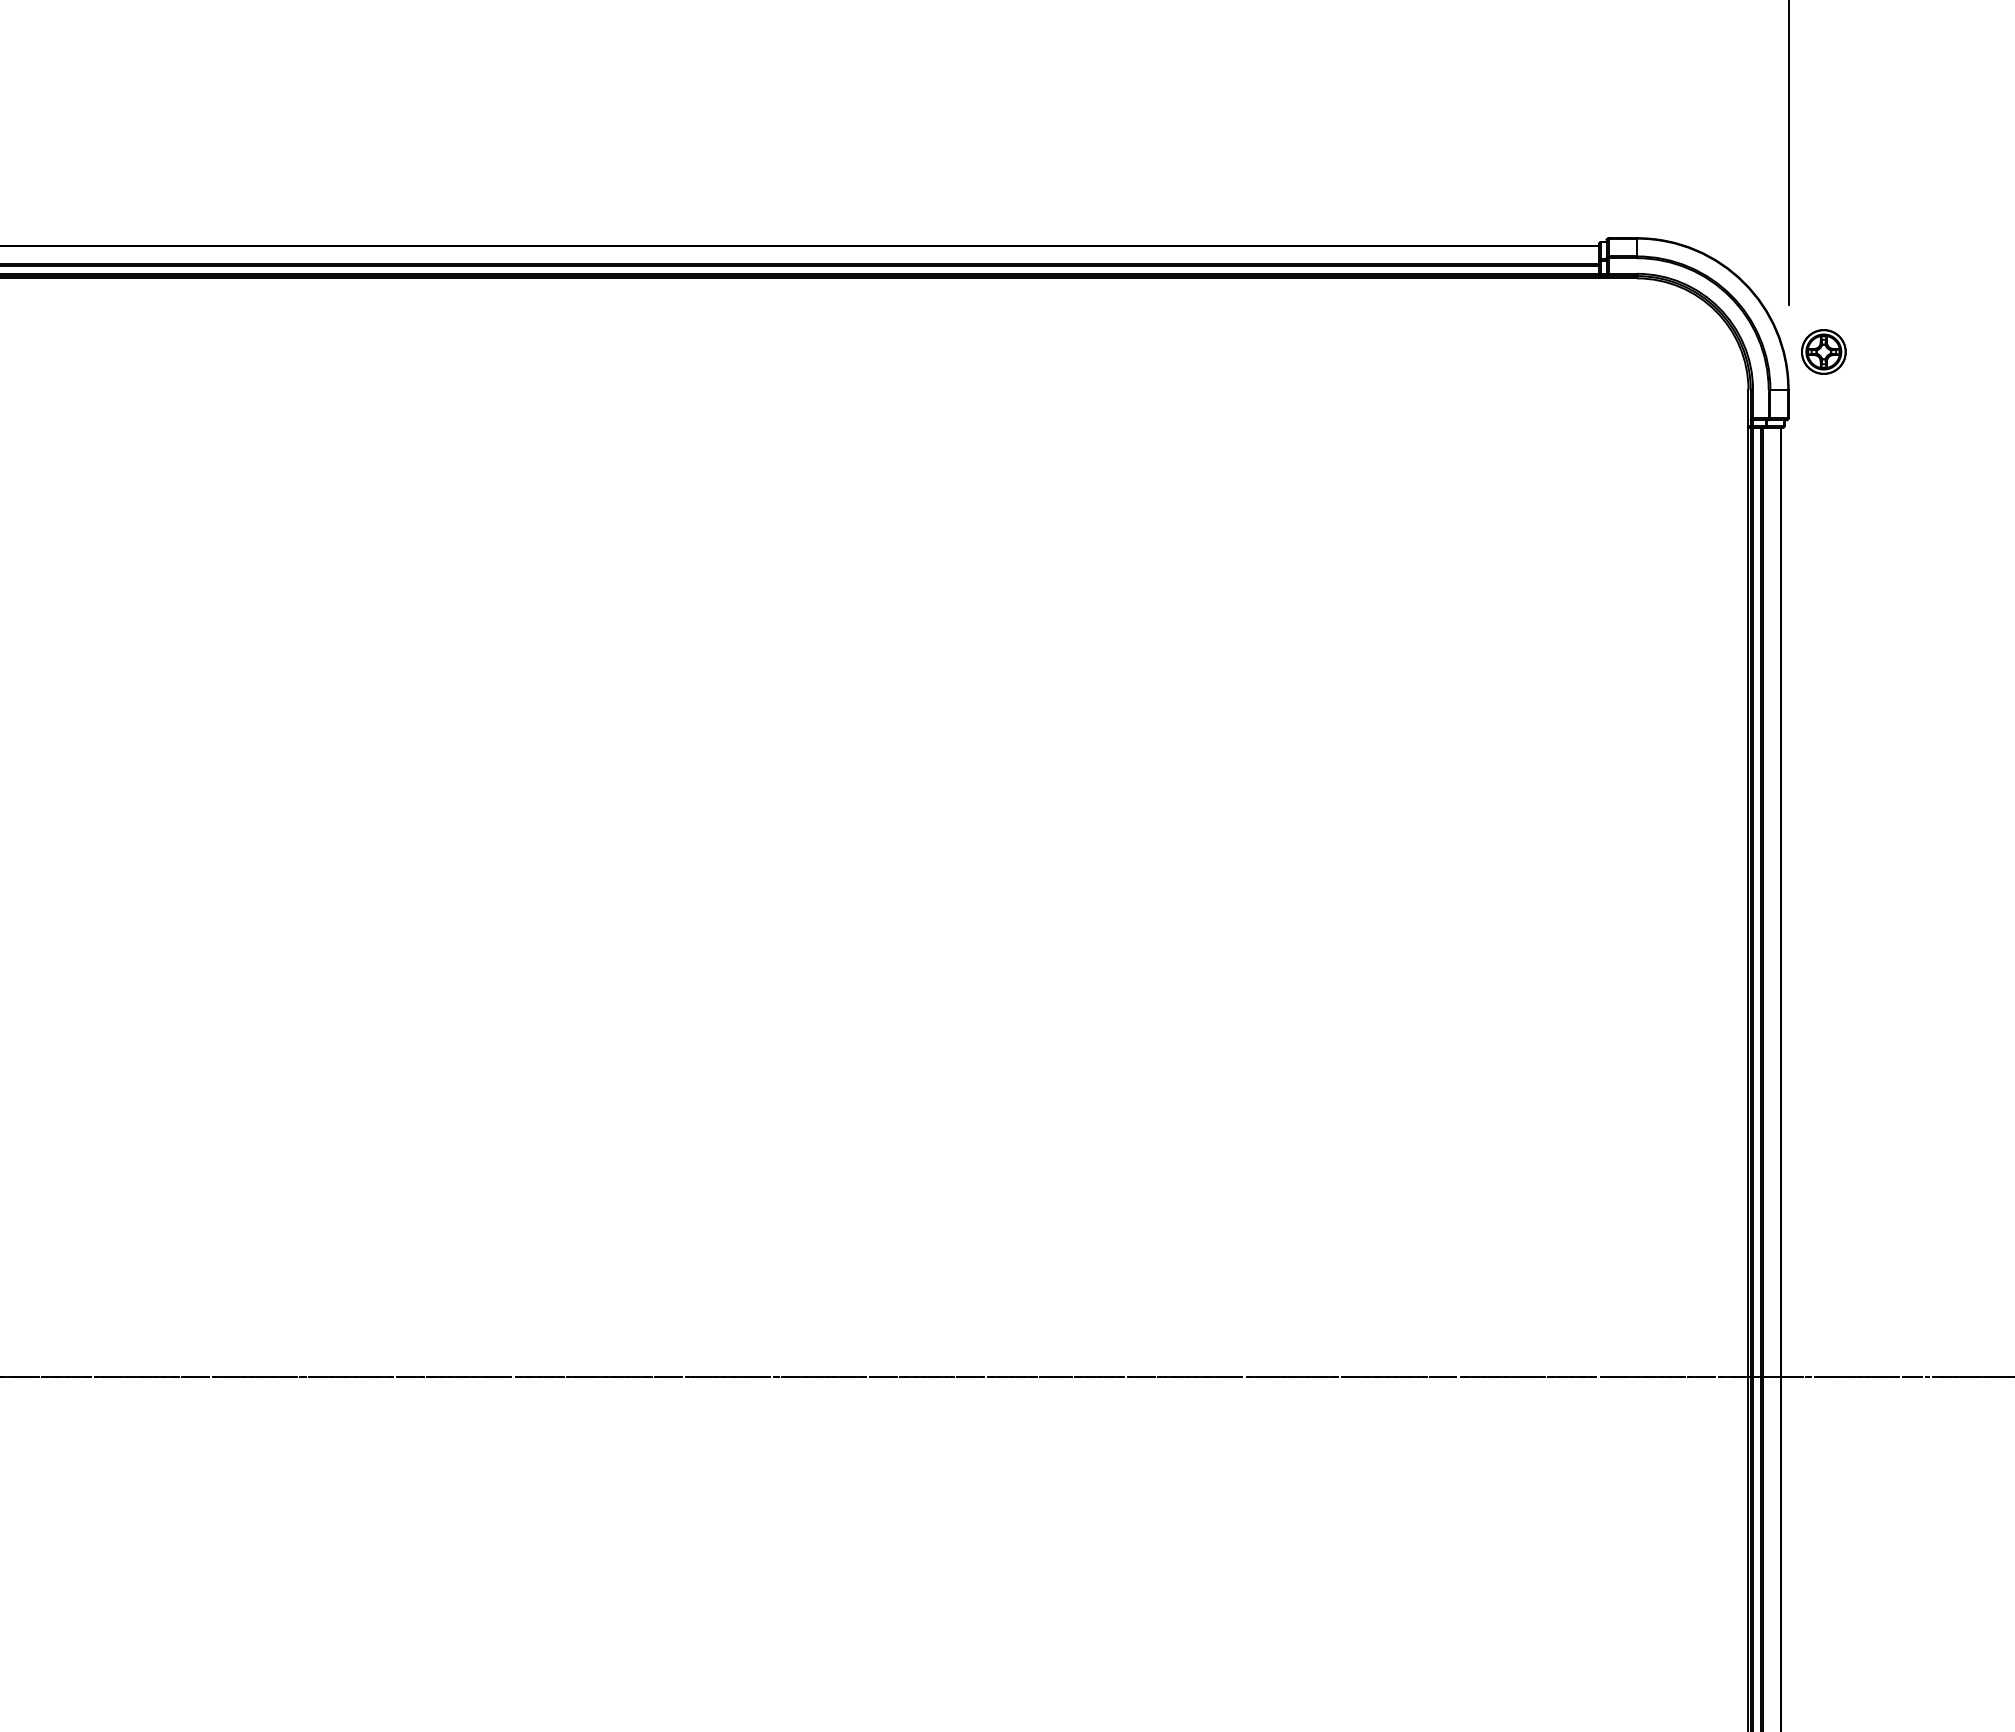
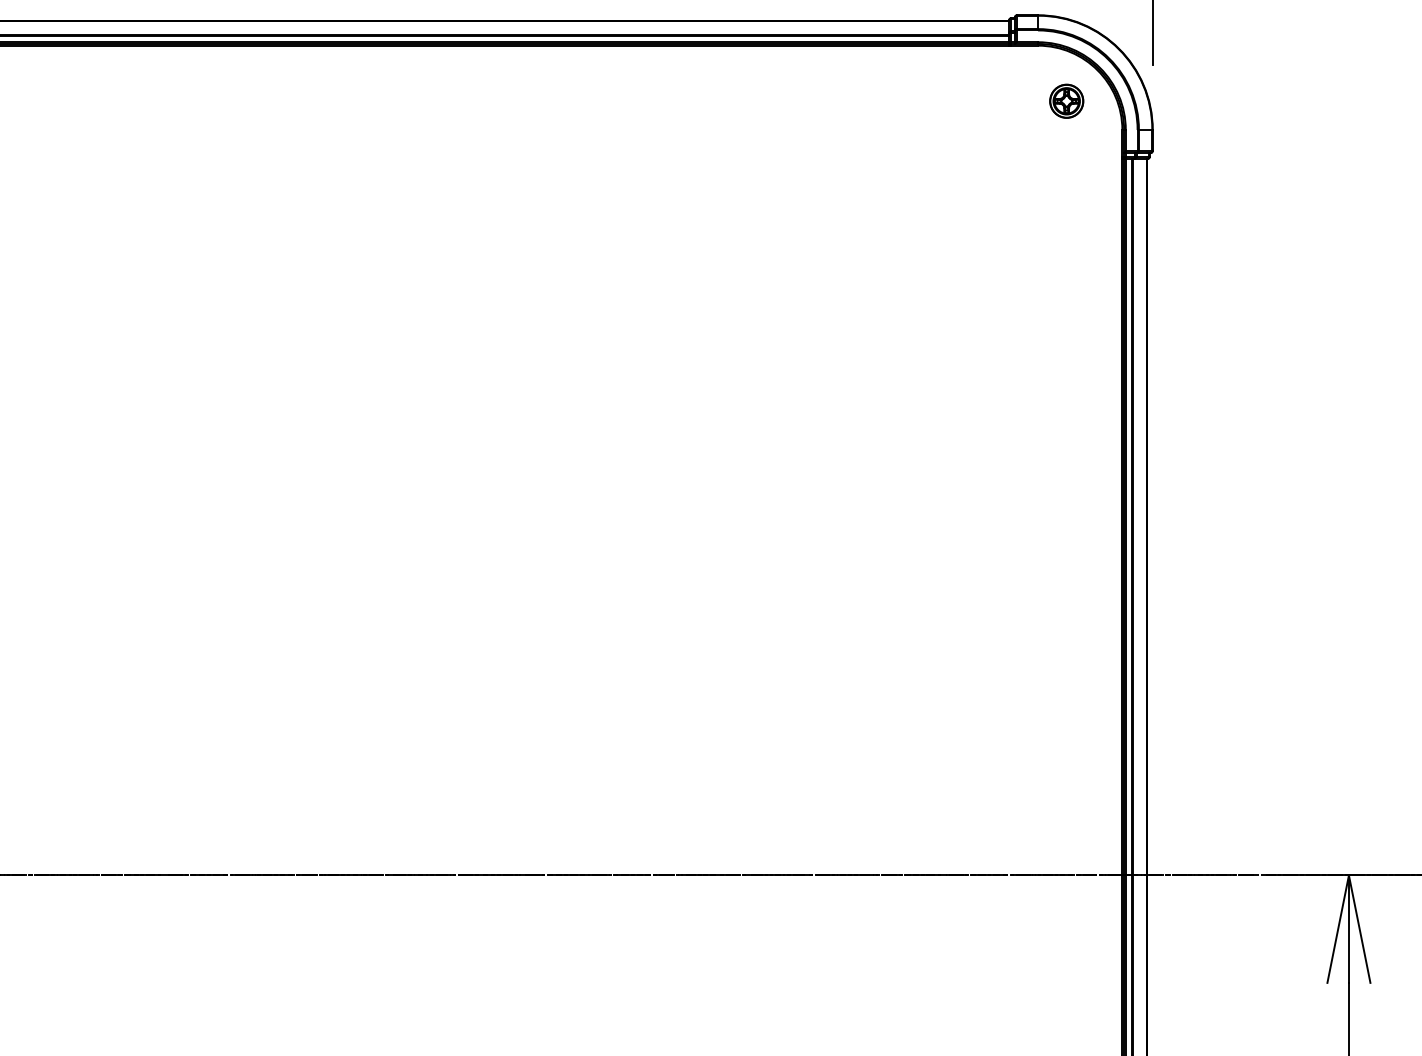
part: (1823, 351) -> (1066, 100), moved

